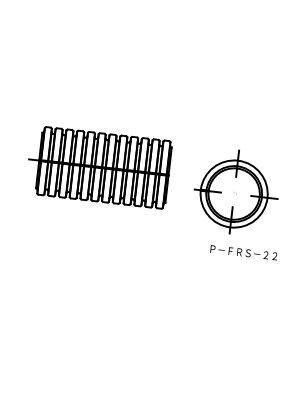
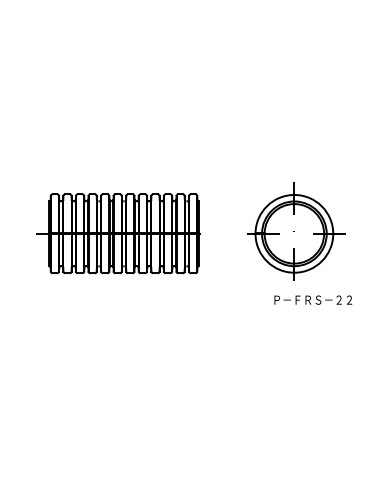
part: (99, 167) -> (118, 233), moved

